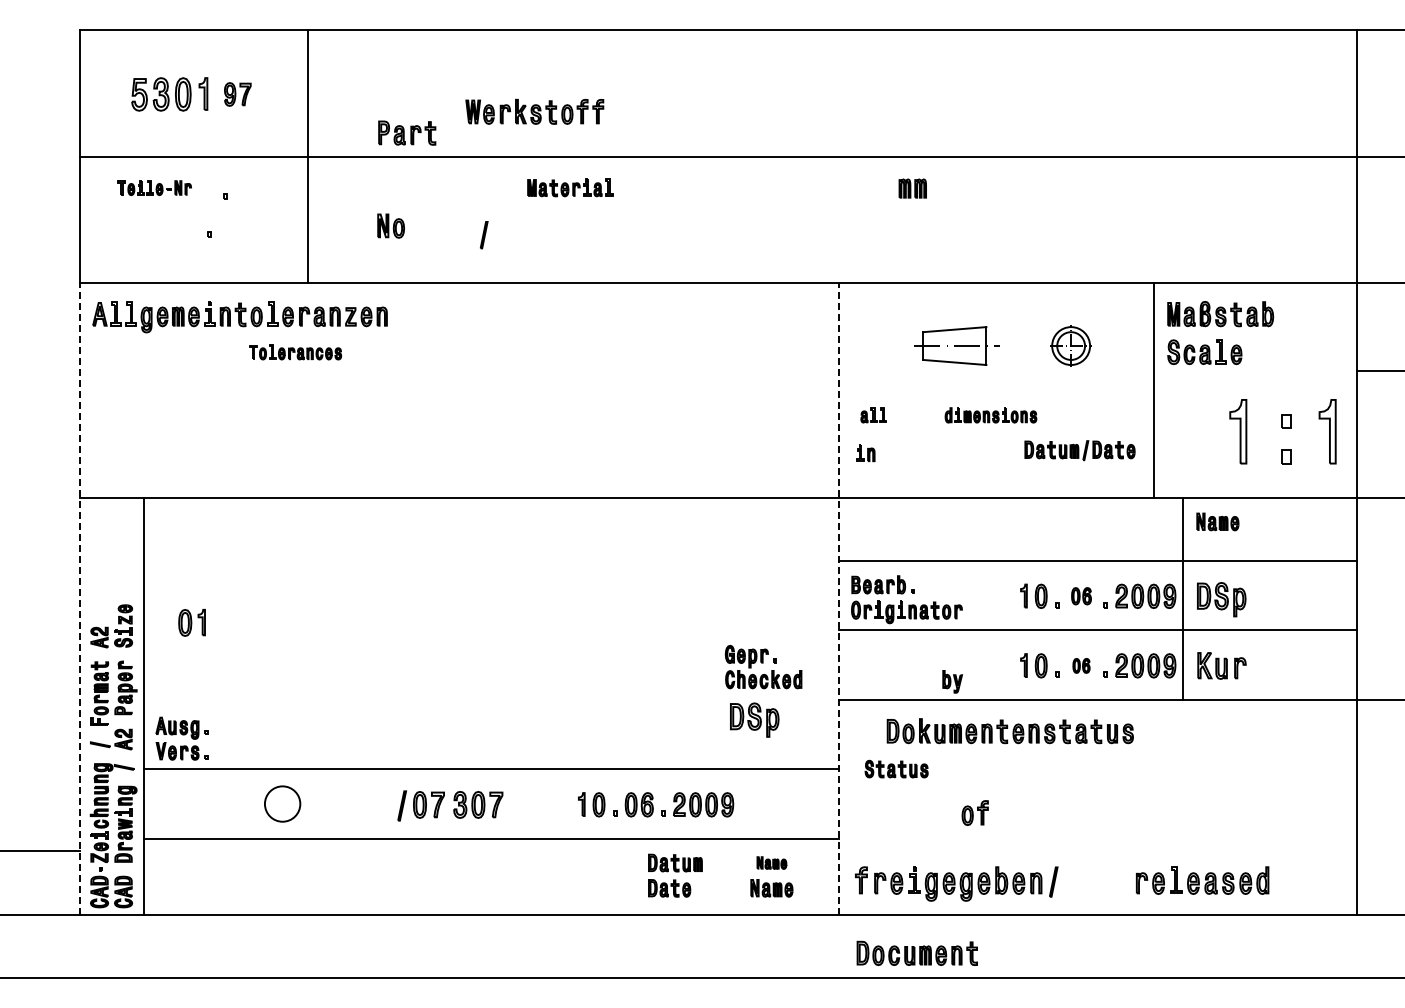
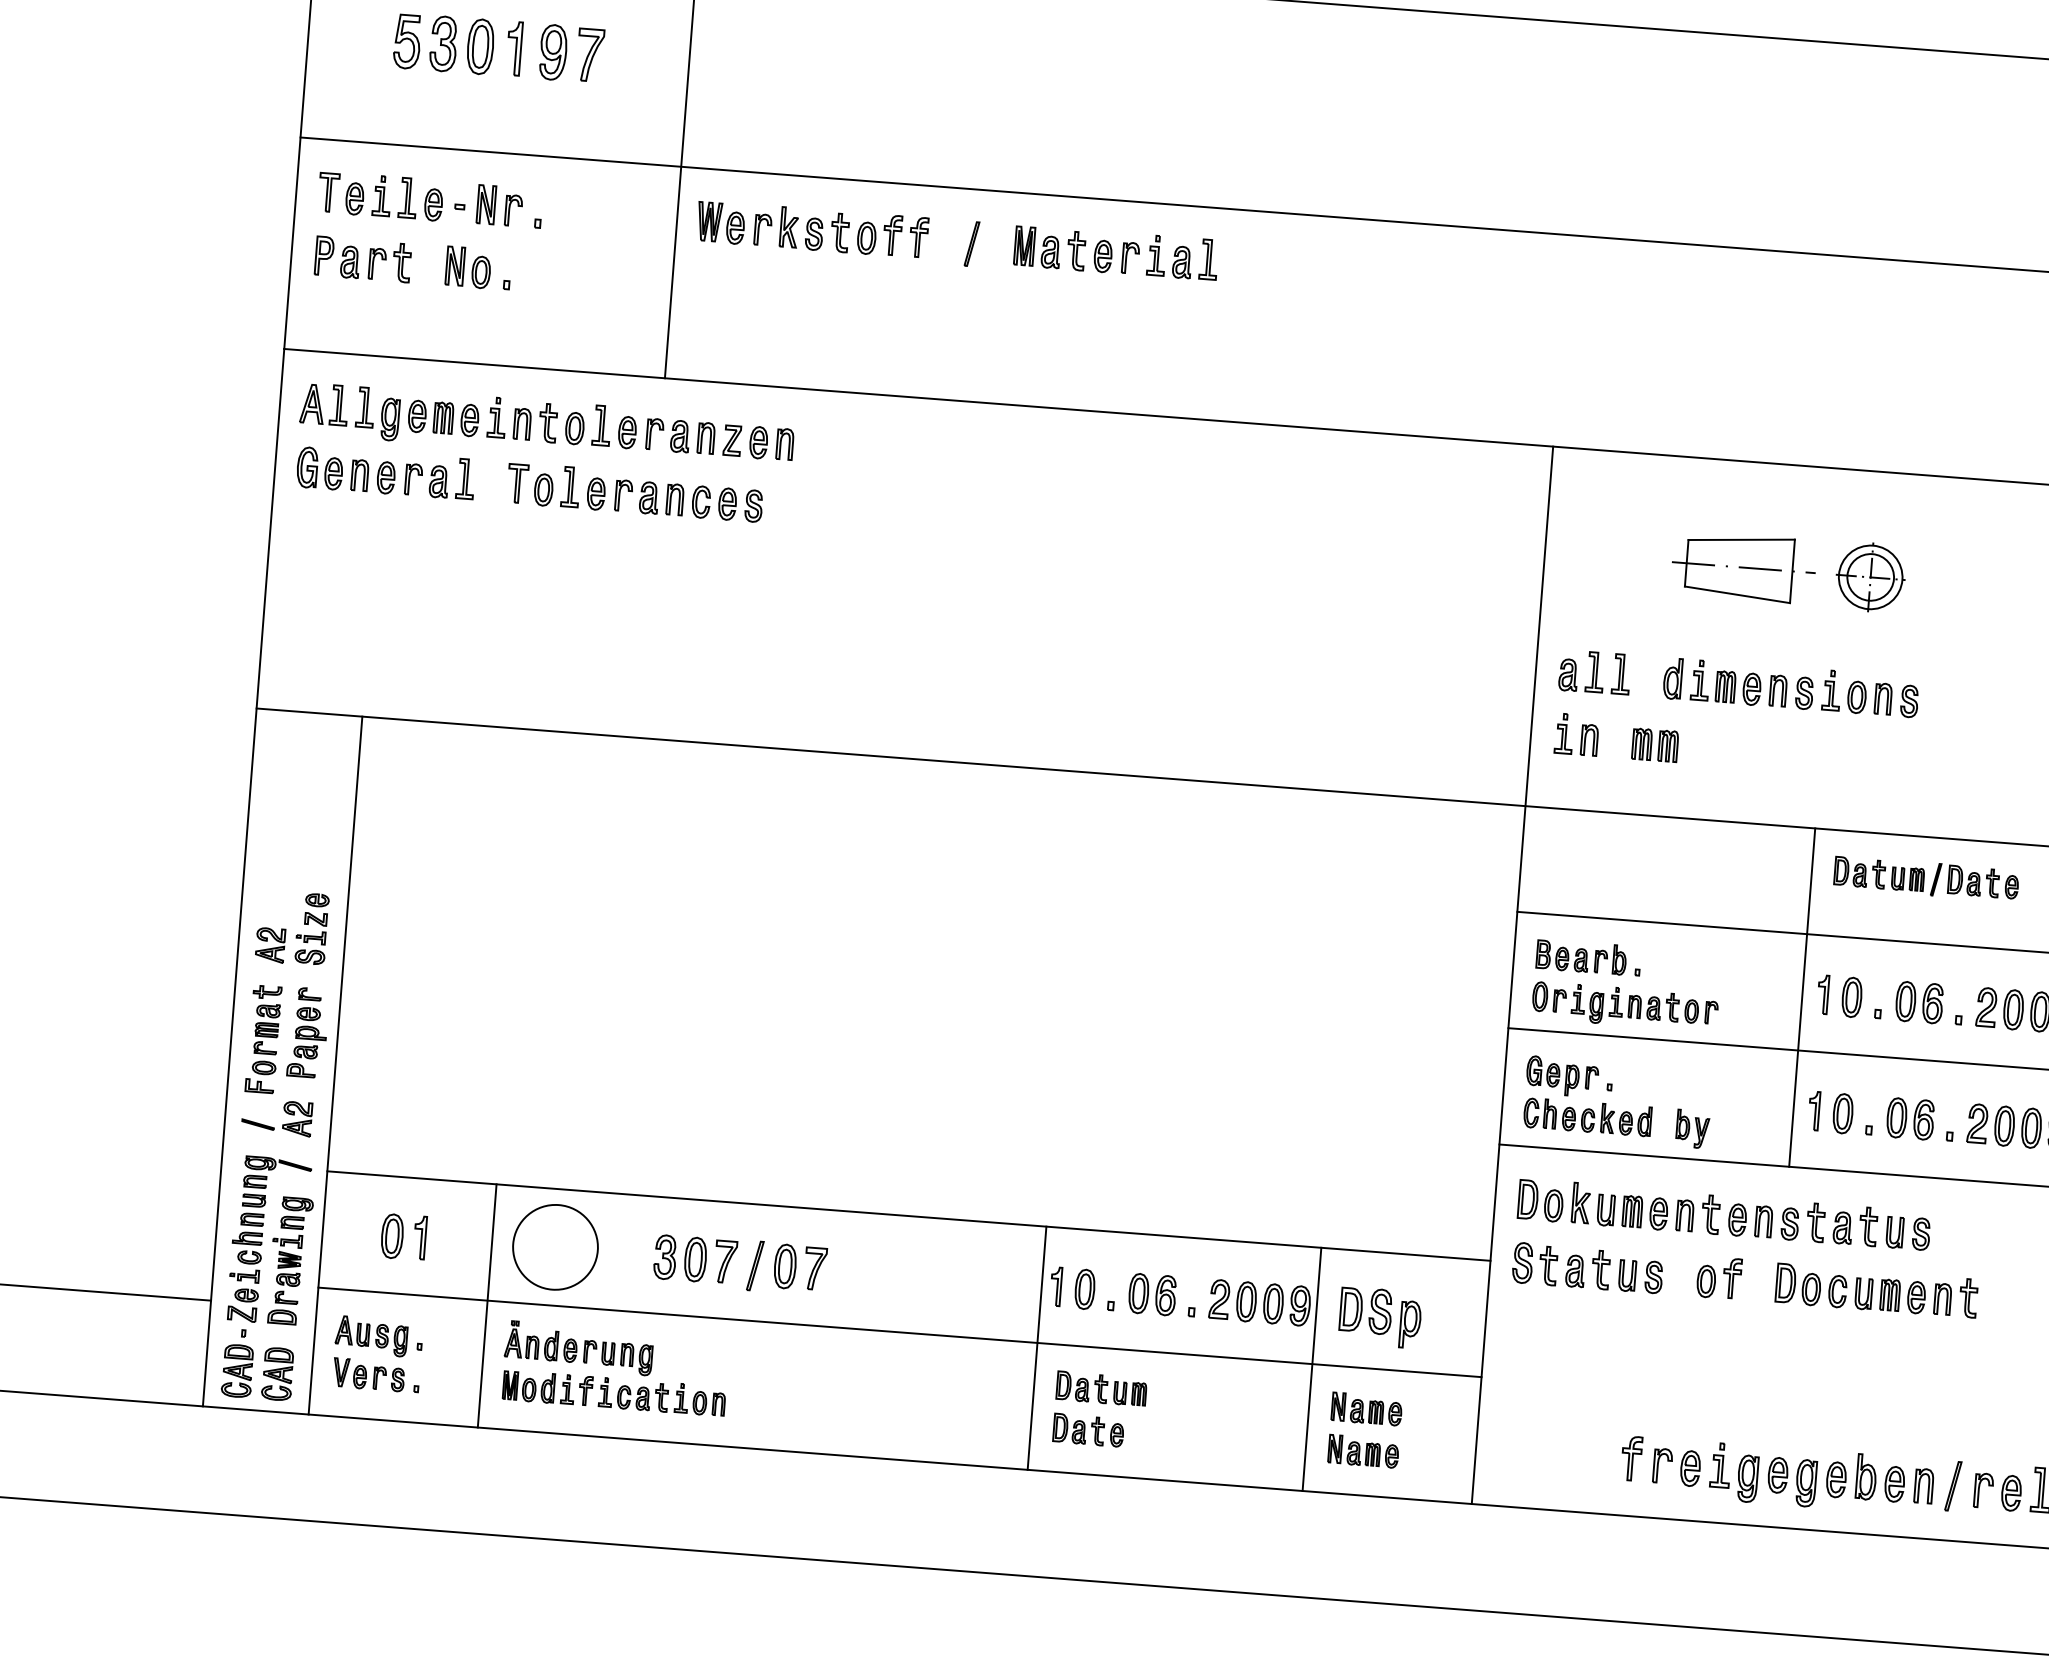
part: (237, 94) -> (571, 53), size x1.43
part: (534, 111) -> (812, 228), moved
part: (407, 132) -> (363, 258), moved
part: (154, 187) -> (420, 198), size x1.67
part: (570, 187) -> (1116, 252), size x1.43
part: (912, 188) -> (1654, 745), moved
part: (390, 225) -> (467, 266), moved
line: (483, 235) -> (970, 244), moved
part: (1070, 345) -> (1869, 576), moved
part: (146, 352) -> (385, 473), added
part: (295, 352) -> (635, 493), size x1.67
part: (873, 415) -> (1594, 673), size x1.67
part: (990, 415) -> (1790, 688), size x1.67
part: (1079, 450) -> (1925, 878), moved
part: (865, 452) -> (1576, 733), size x1.43
part: (1081, 595) -> (1919, 1001), size x1.43
line: (80, 598) -> (243, 877), dashed -> solid
line: (838, 598) -> (1512, 974), dashed -> solid
line: (1011, 598) -> (1801, 997), added
part: (191, 622) -> (402, 1236), moved
part: (1081, 665) -> (1910, 1118), size x1.67
part: (763, 666) -> (1589, 1095), moved
part: (754, 719) -> (1380, 1316), moved
part: (1009, 731) -> (1722, 1215), moved
part: (181, 738) -> (377, 1353), moved
part: (896, 768) -> (1587, 1266), size x1.43
circle: (282, 803) -> (555, 1246), size x1.43
part: (478, 804) -> (695, 1258), moved
part: (974, 812) -> (1718, 1276), moved
line: (244, 841) -> (486, 1305), added
line: (573, 841) -> (1037, 1347), added
line: (737, 841) -> (1312, 1368), added
part: (771, 862) -> (1366, 1408), size x1.43
part: (323, 873) -> (614, 1368), added
part: (675, 875) -> (1100, 1409), moved
part: (956, 883) -> (1790, 1476), moved
part: (916, 952) -> (1875, 1289), moved

